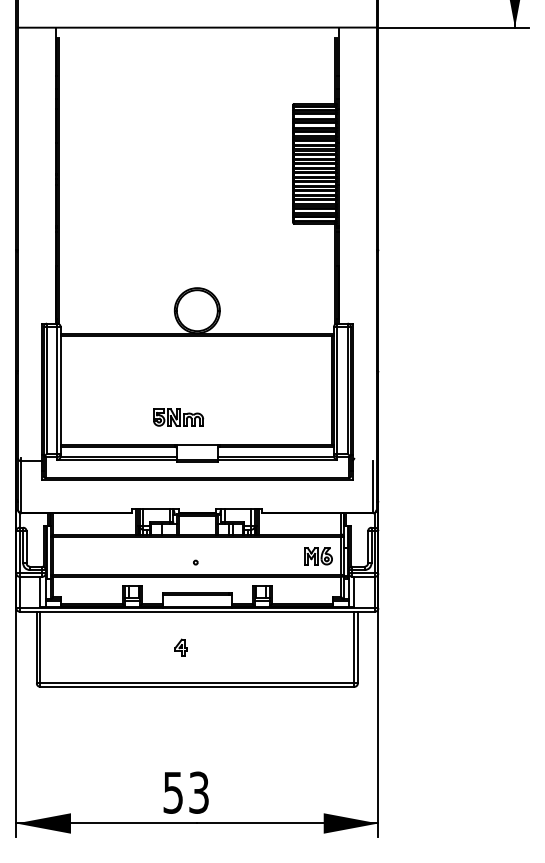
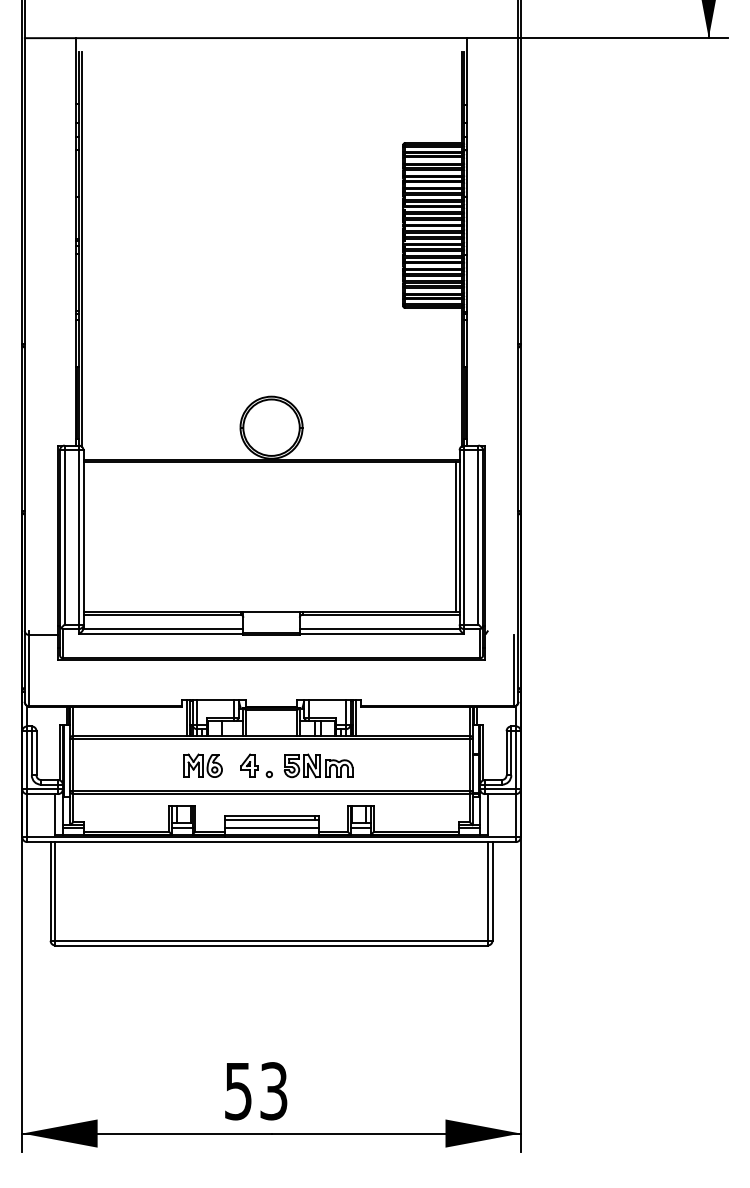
part: (178, 417) -> (318, 765), moved
part: (317, 556) -> (202, 765), moved
line: (197, 601) -> (271, 827), added
part: (181, 647) -> (249, 765), moved

